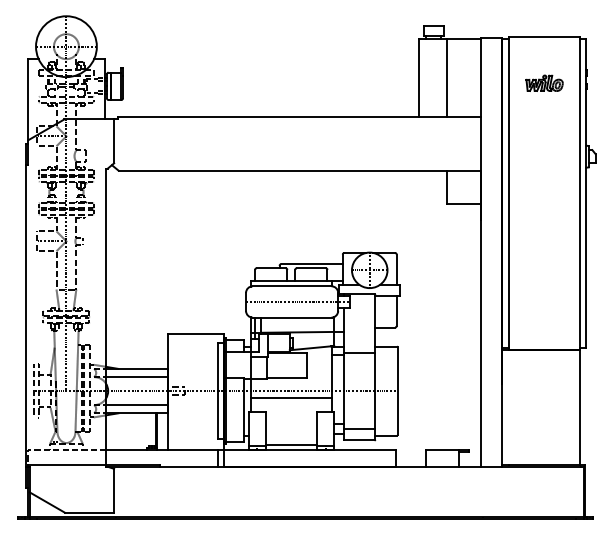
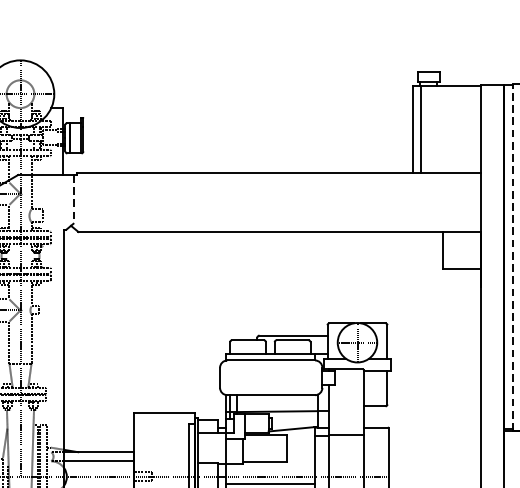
line: (447, 78) -> (421, 129), moved
line: (114, 141) -> (73, 199), solid -> dashed
line: (509, 192) -> (512, 256), solid -> dashed
line: (297, 301) -> (277, 377), removed

